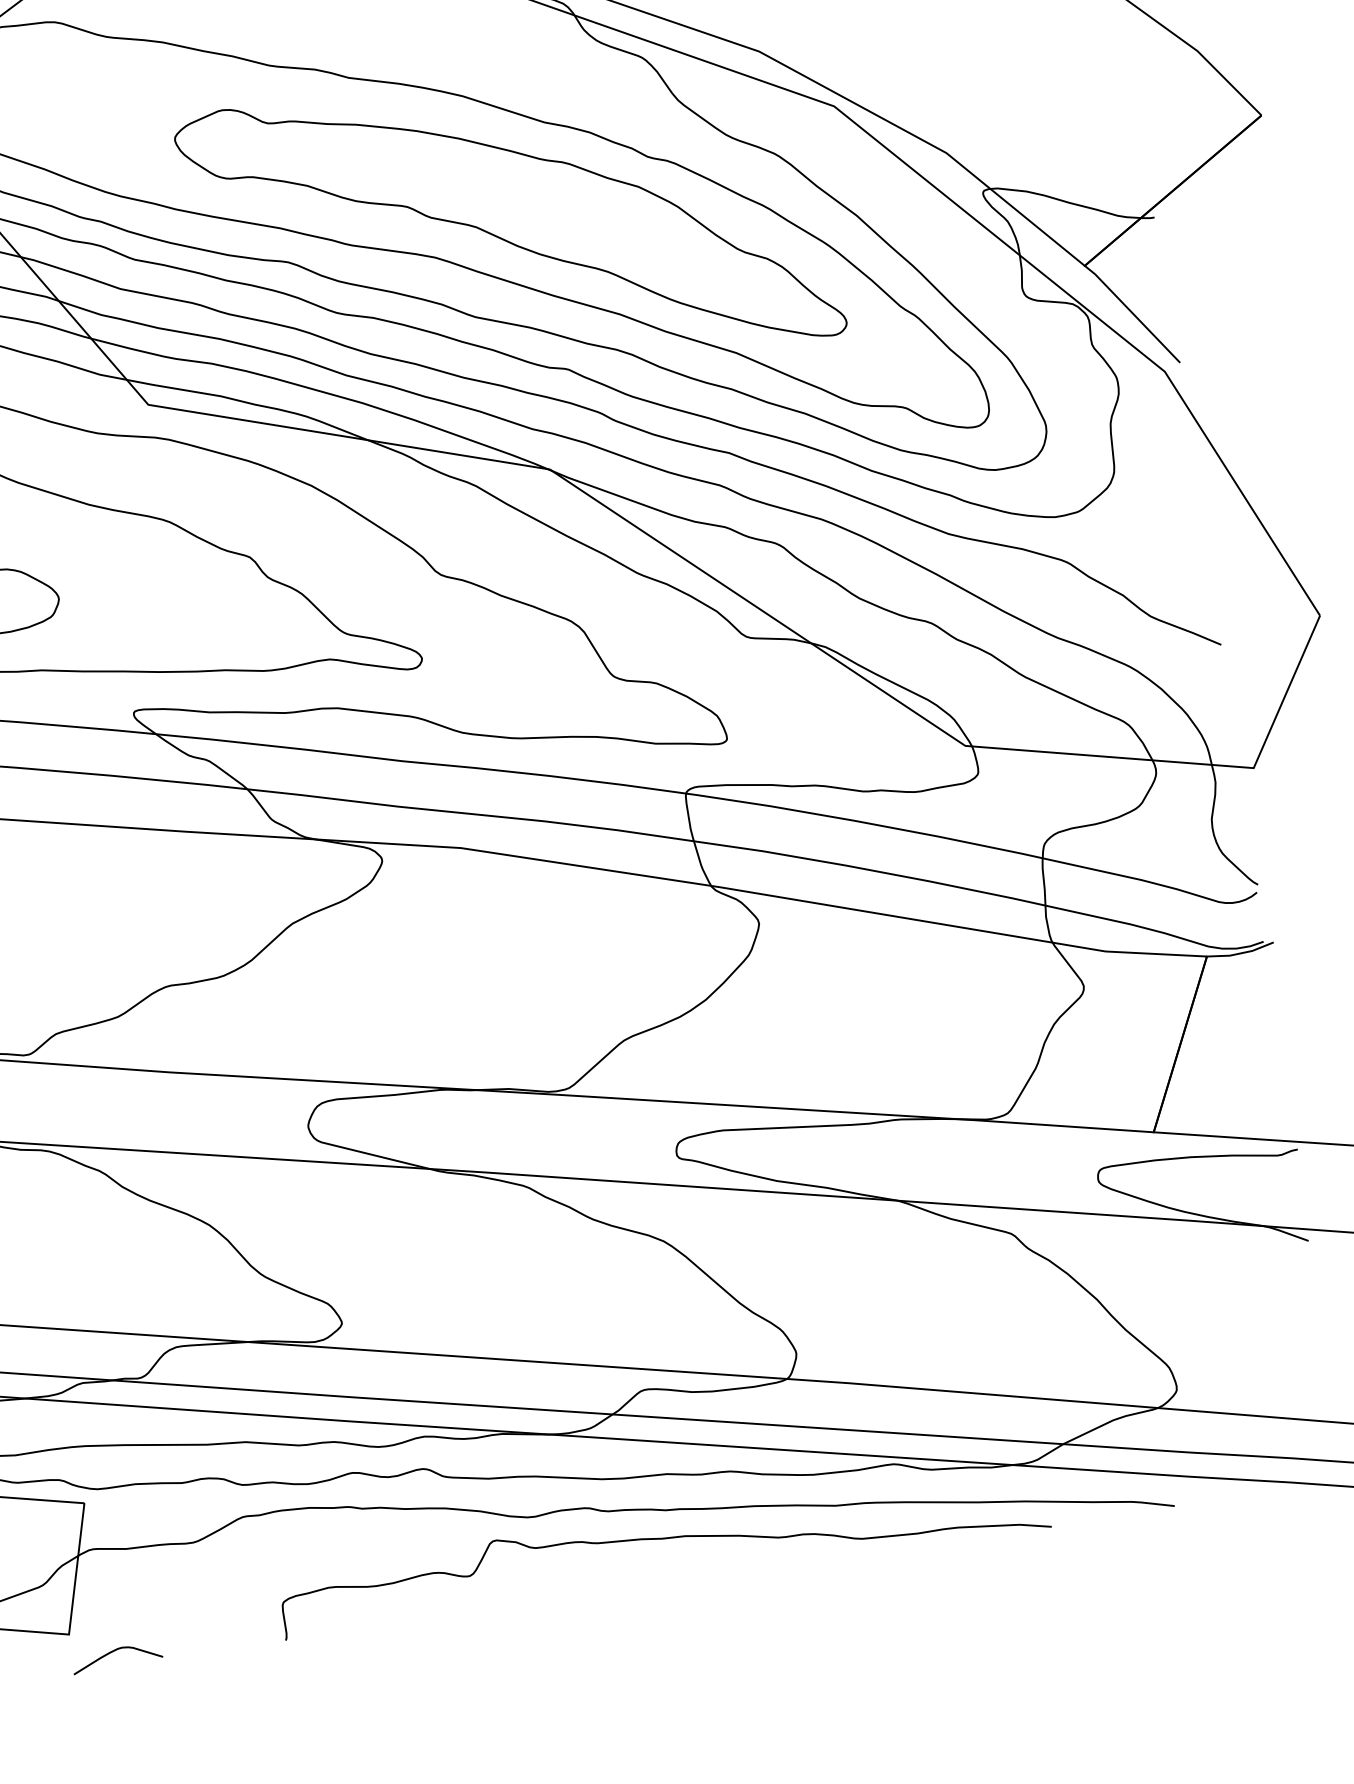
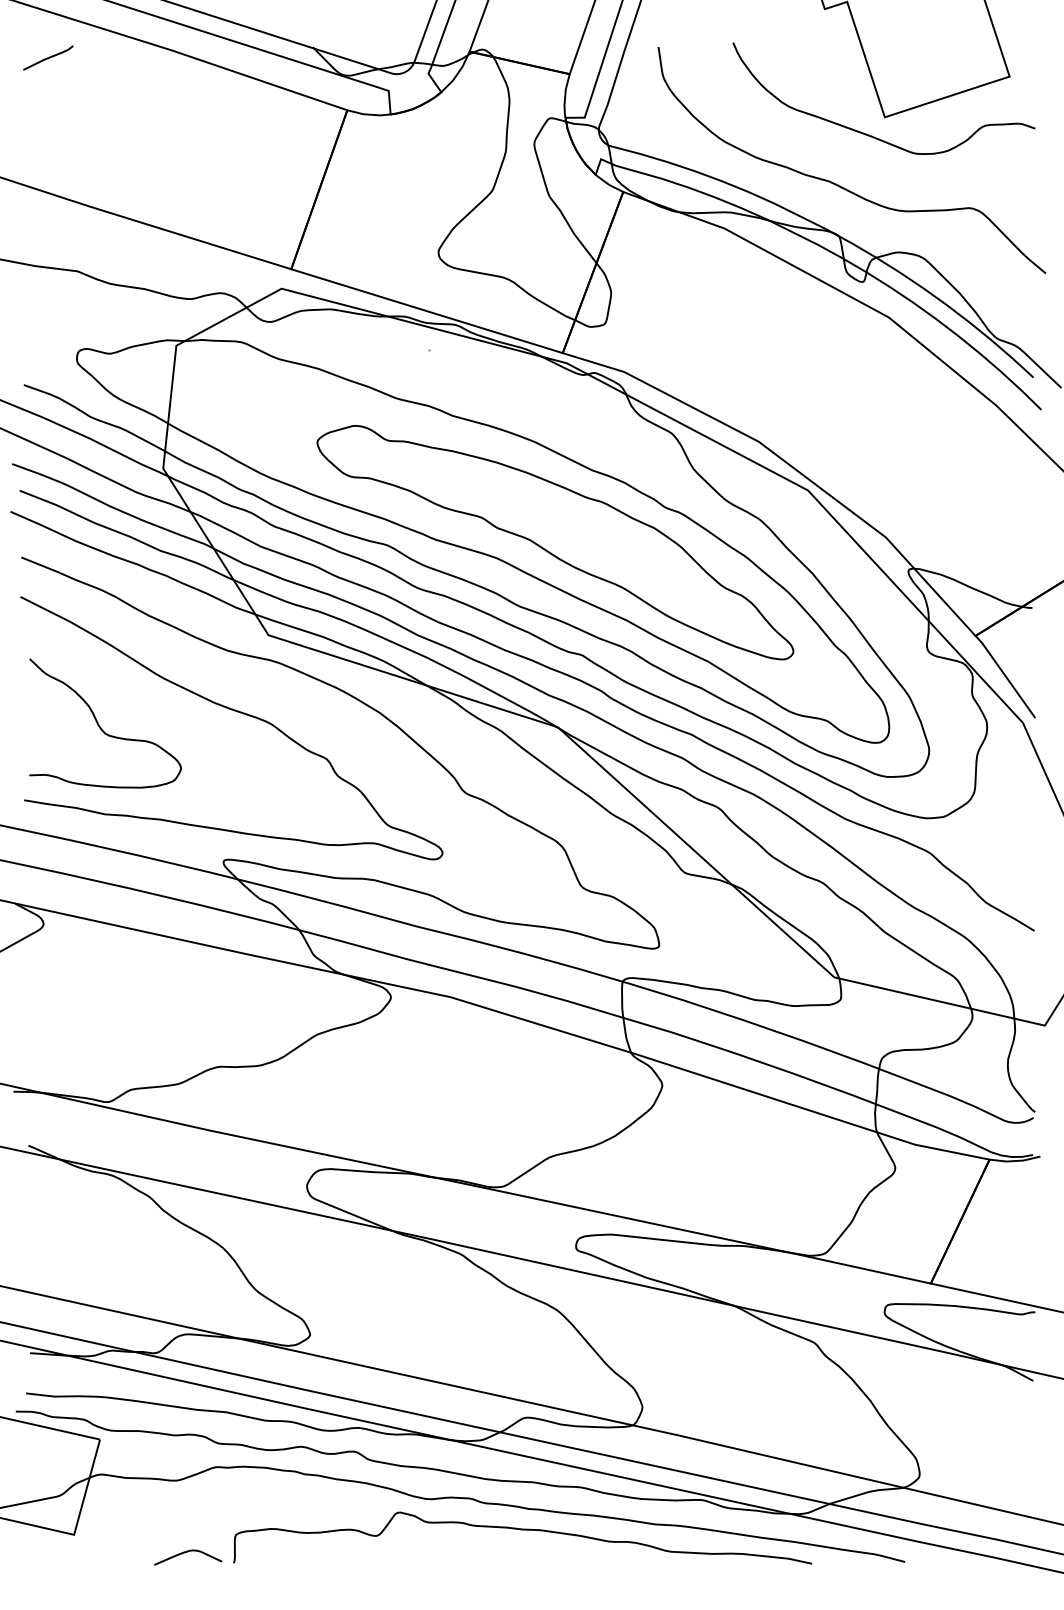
curve: (116, 1651) -> (188, 1552), moved

